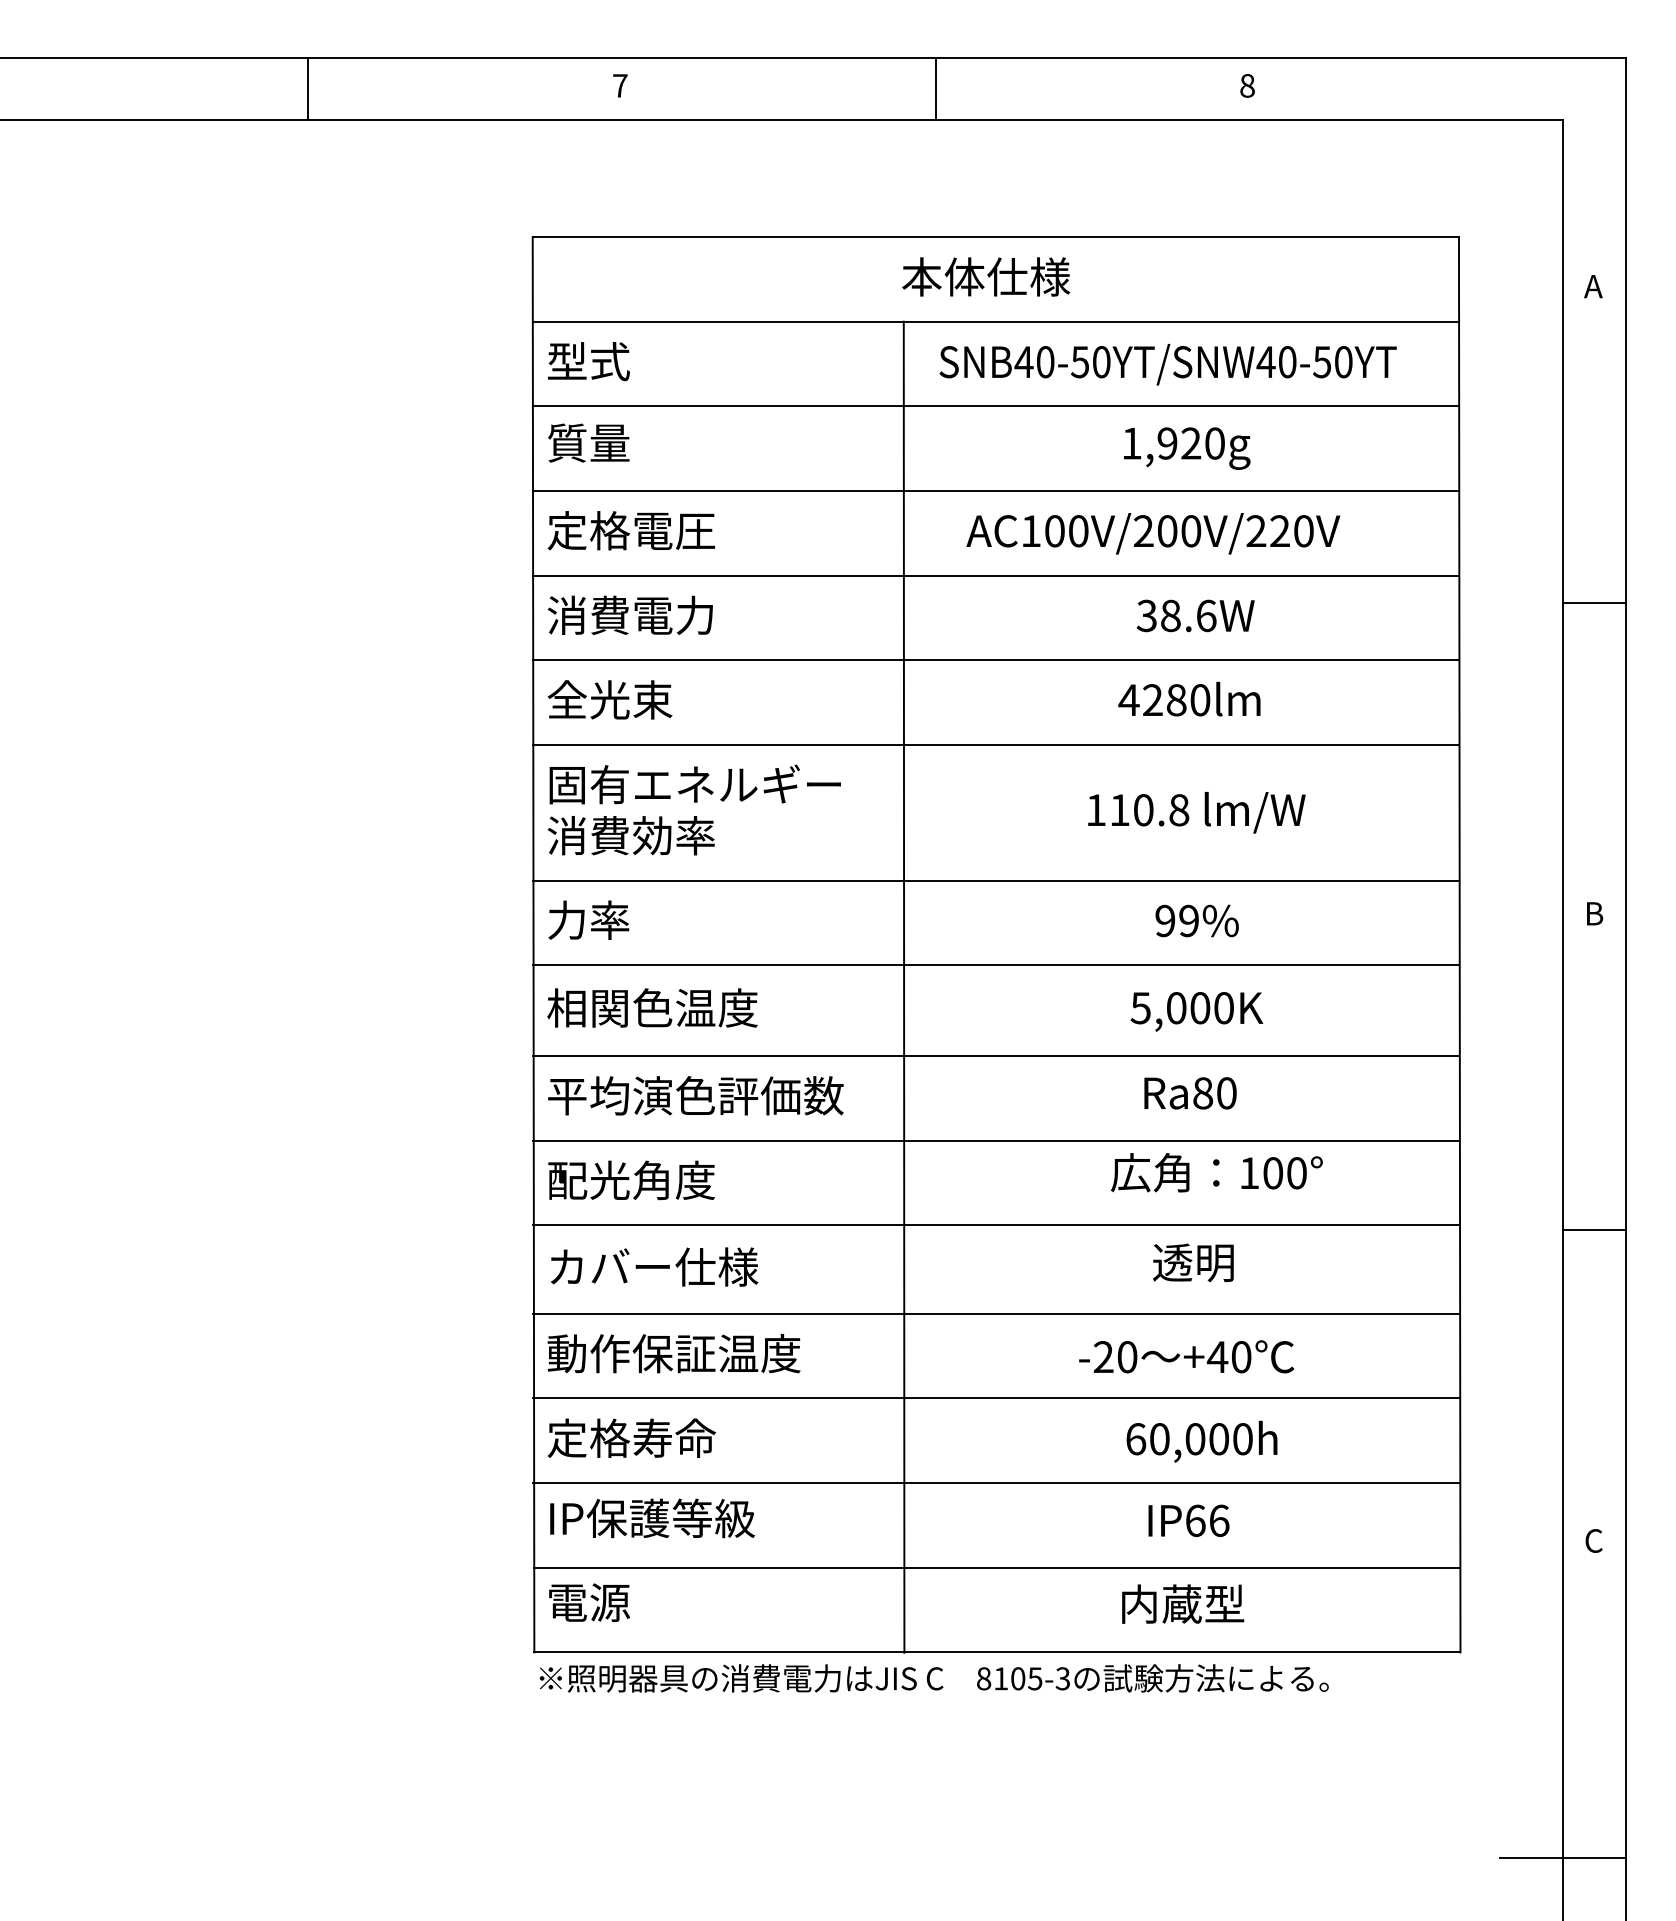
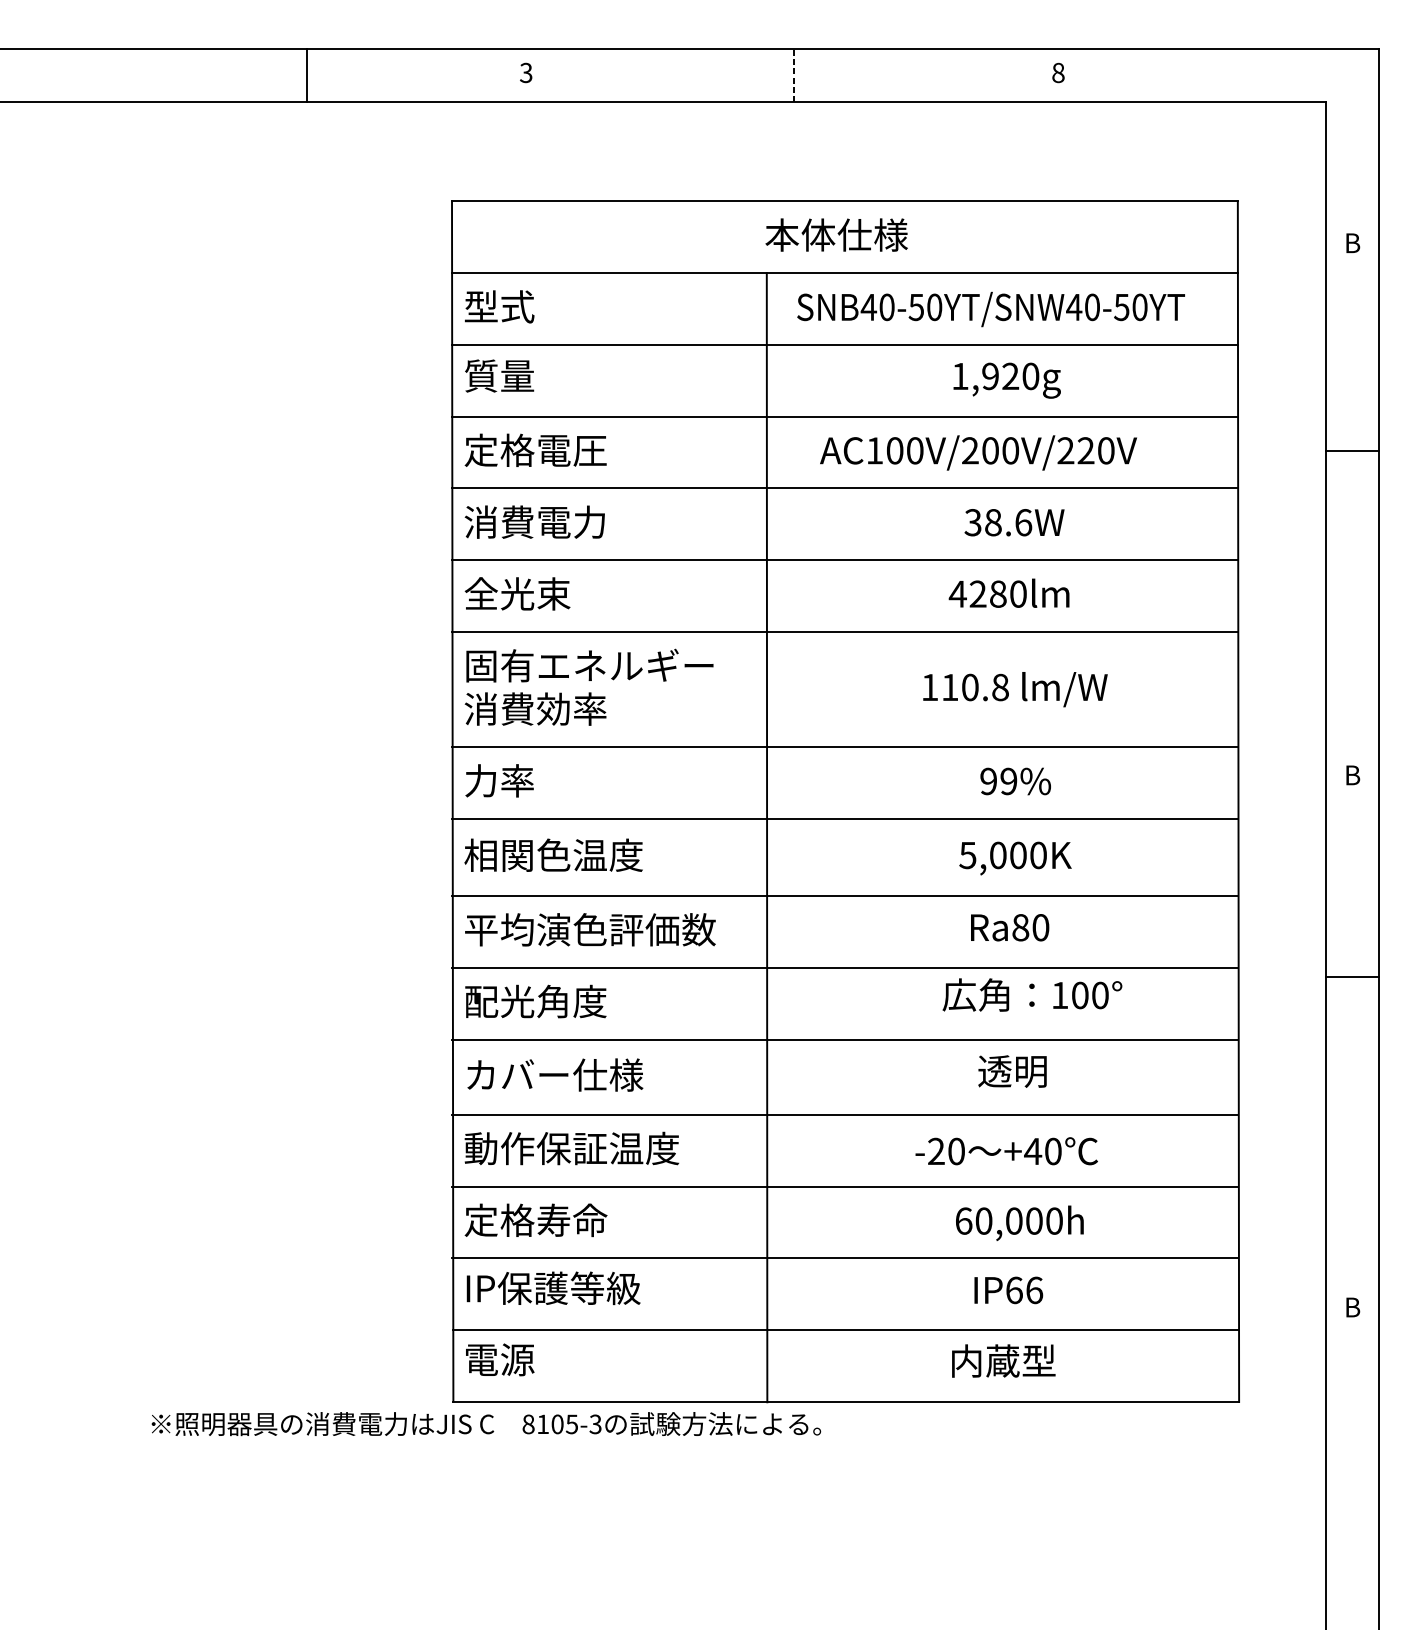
text: (619, 85) -> (525, 72), 7 -> 3
line: (308, 88) -> (306, 75), moved
line: (935, 88) -> (793, 75), solid -> dashed
text: (1593, 286) -> (1351, 243), A -> B
line: (1593, 603) -> (1351, 451), moved
line: (1593, 1230) -> (1351, 977), moved
text: (1594, 1540) -> (1352, 1307), C -> B
text: (933, 1678) -> (485, 1424), moved
line: (1562, 1857) -> (1325, 1576), removed

